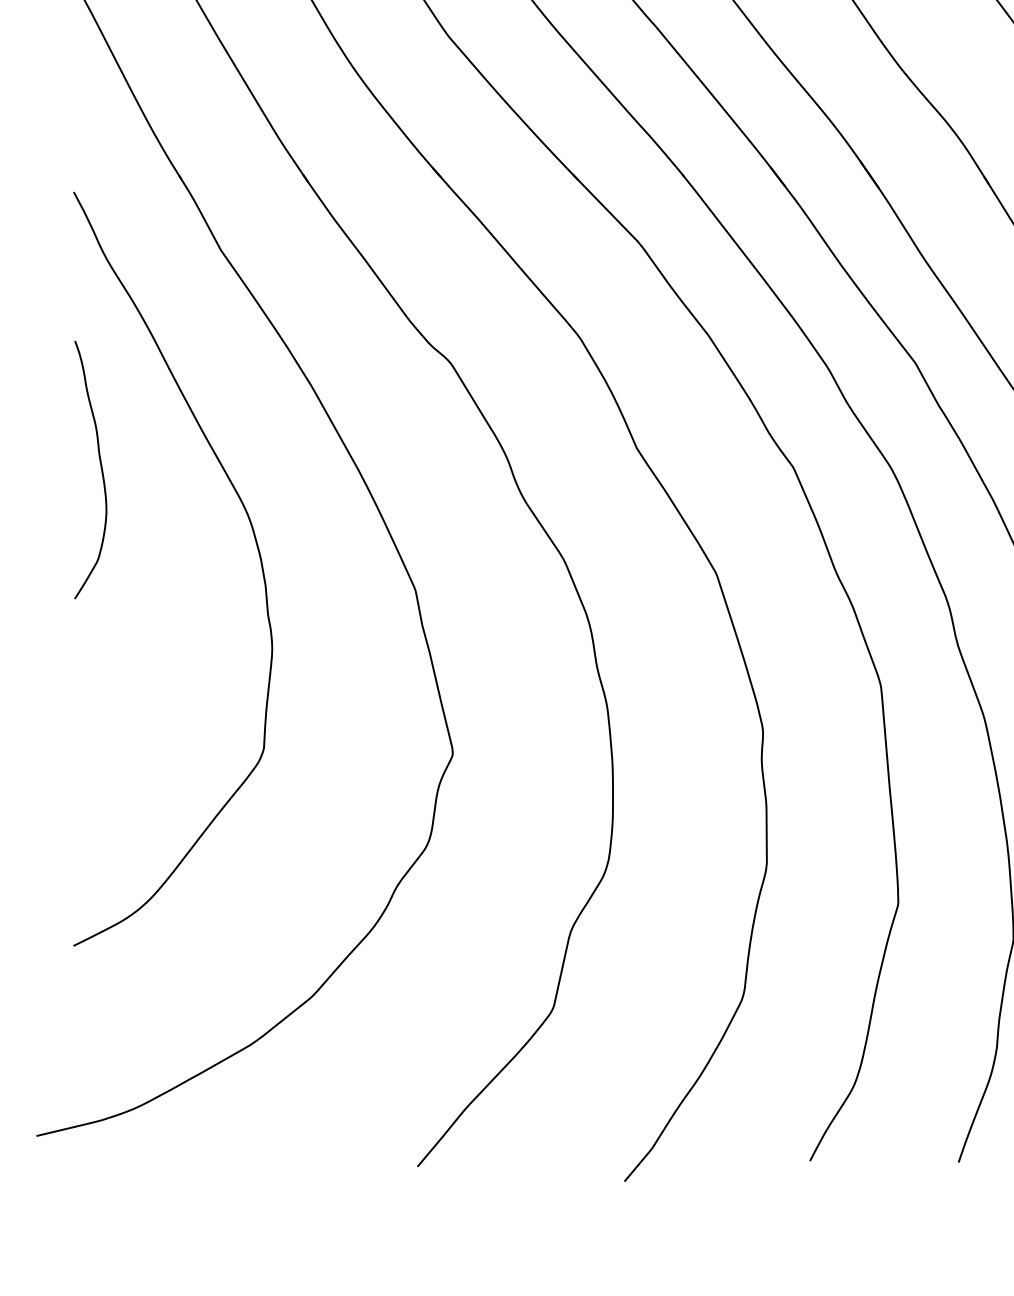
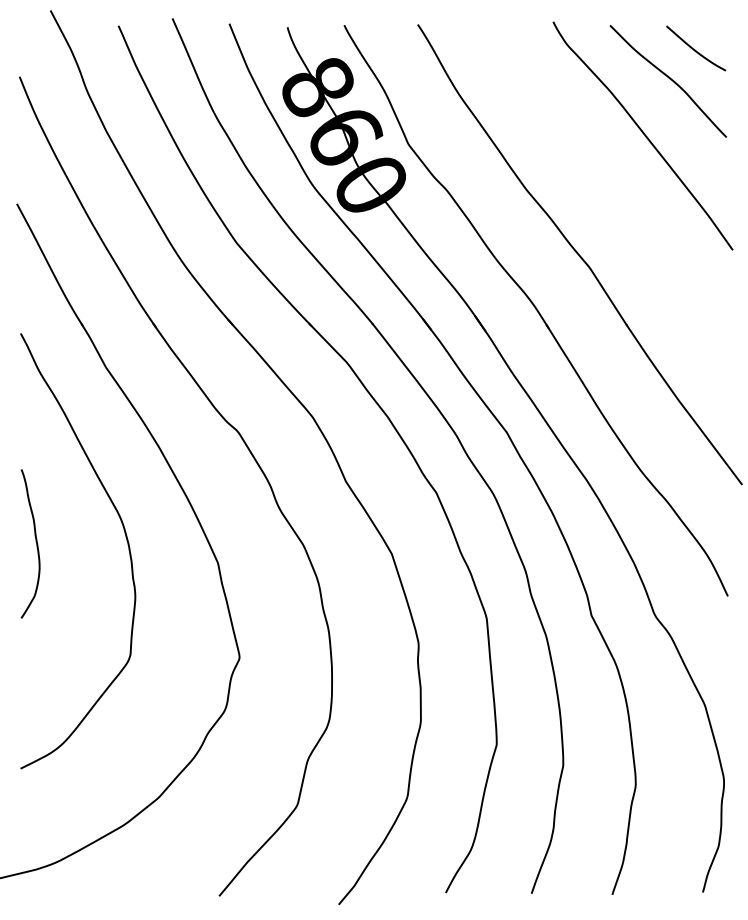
curve: (99, 465) -> (35, 541), moved

